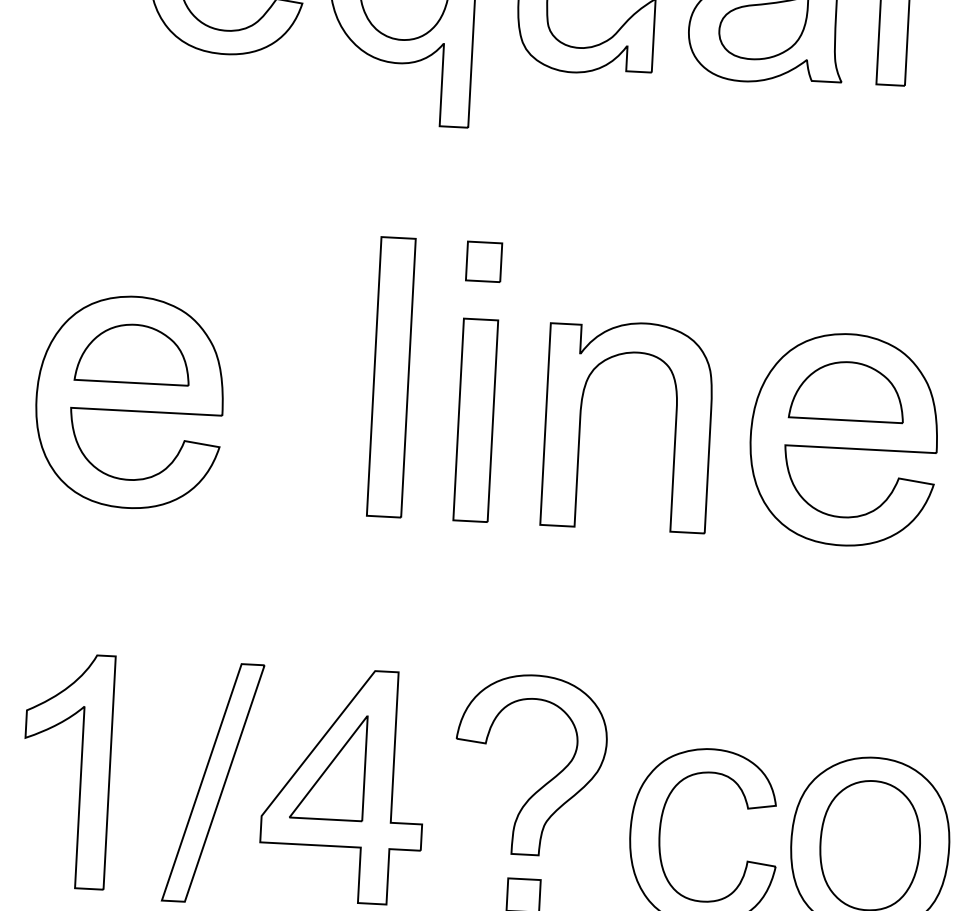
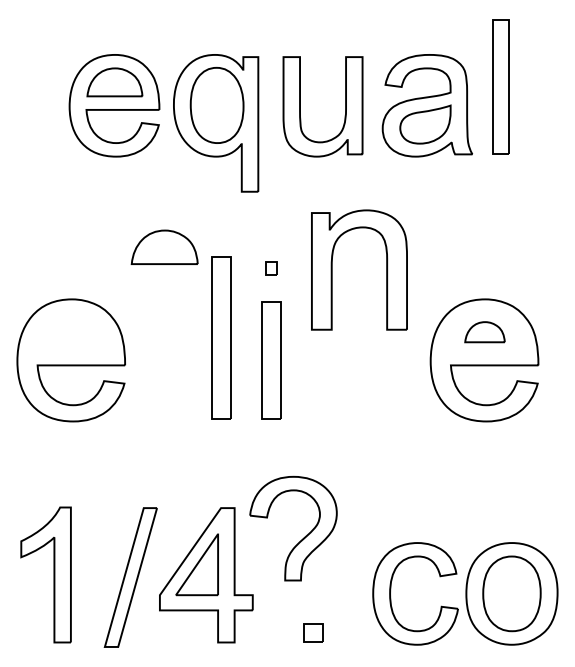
part: (484, 261) -> (271, 268), size x0.6
part: (132, 352) -> (164, 246), moved
part: (846, 389) -> (484, 331), size x0.6
part: (581, 422) -> (332, 269), moved
part: (546, 781) -> (303, 537), moved

